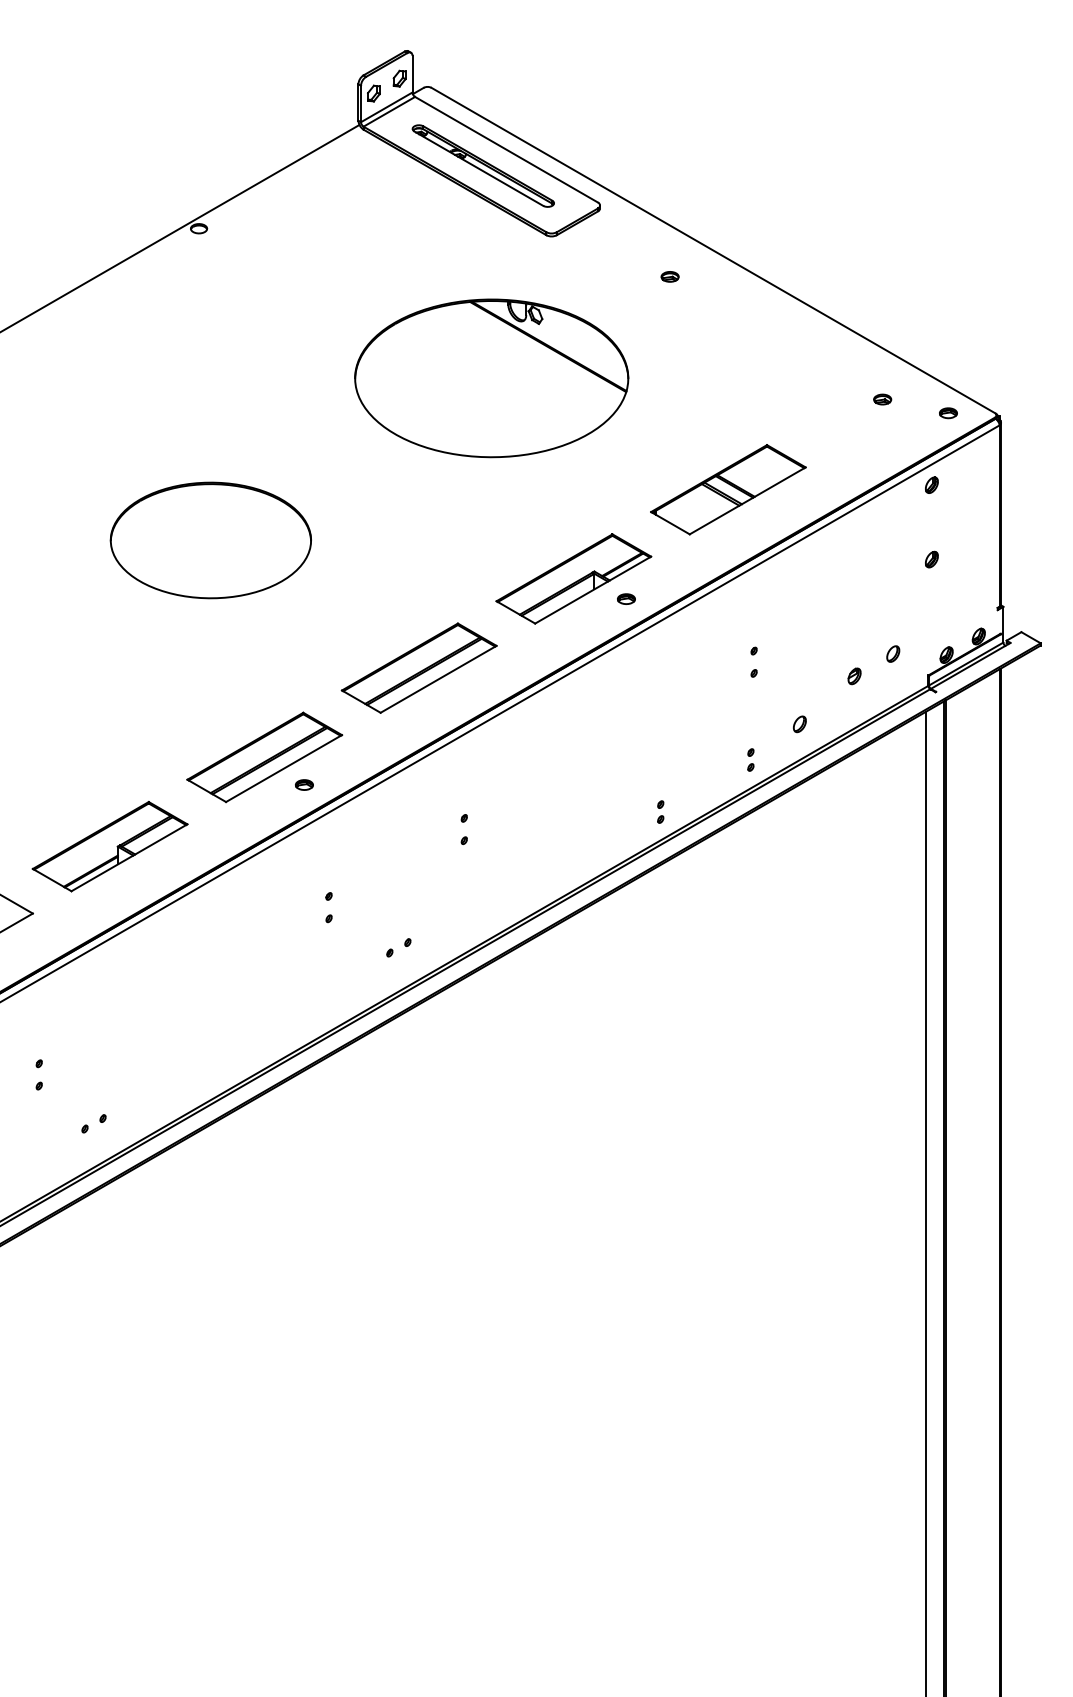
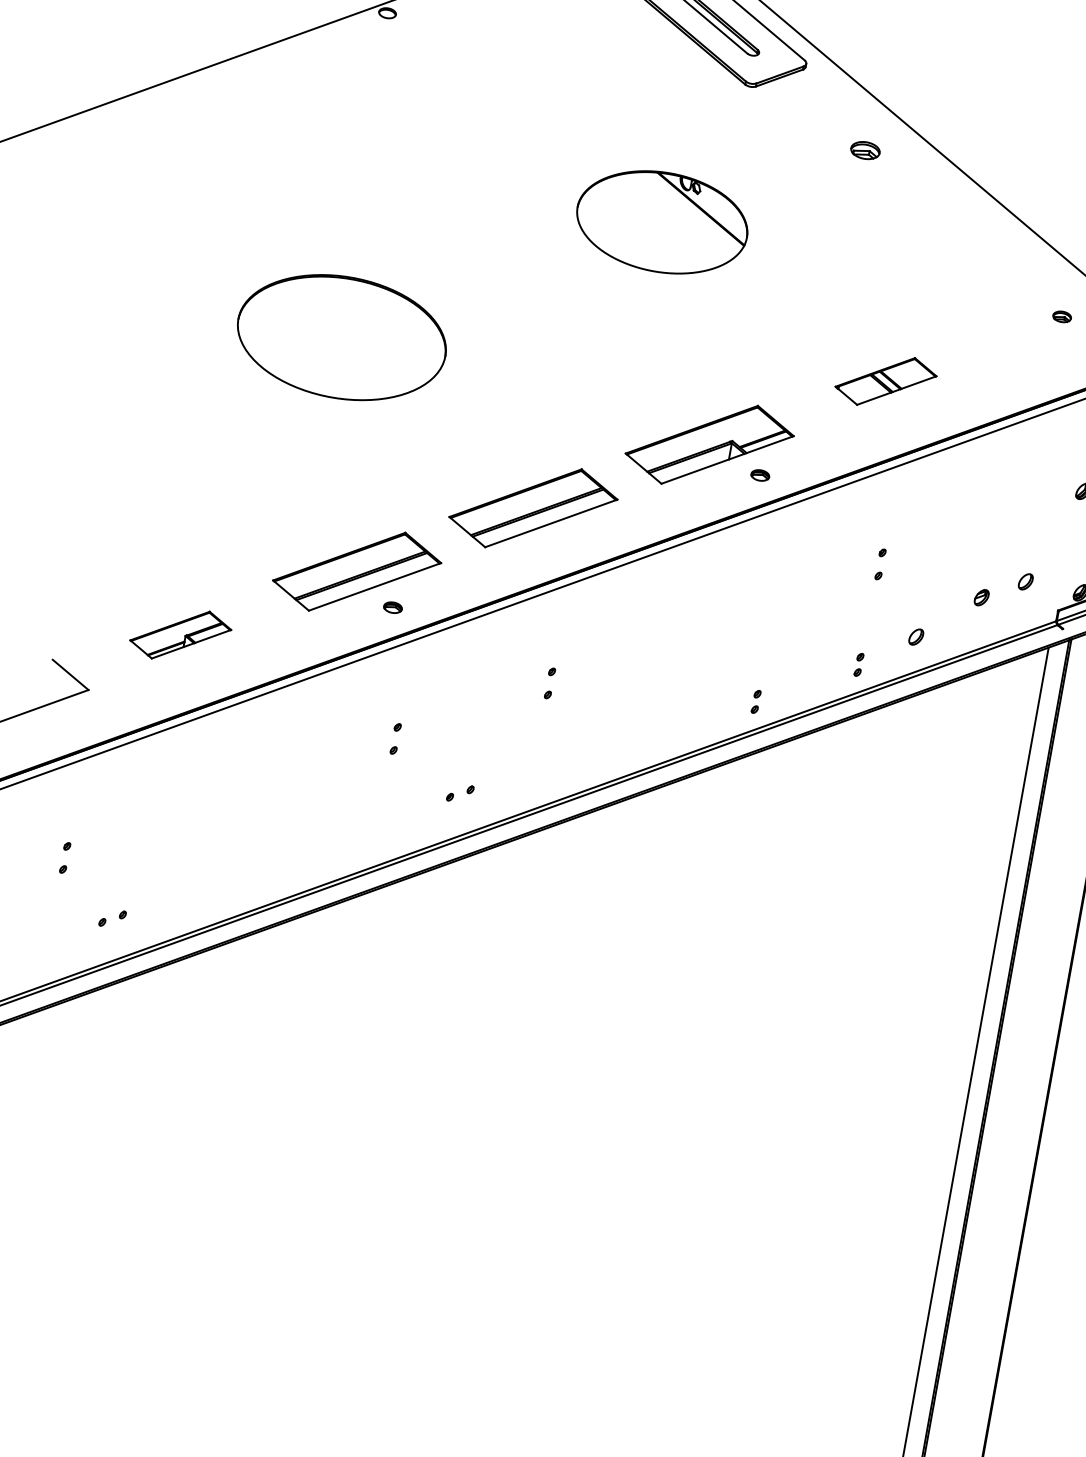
part: (669, 276) -> (864, 150), size x1.6
part: (491, 378) -> (661, 222), size x0.6
part: (728, 489) -> (886, 381), size x0.6
part: (109, 846) -> (180, 634), size x0.6

